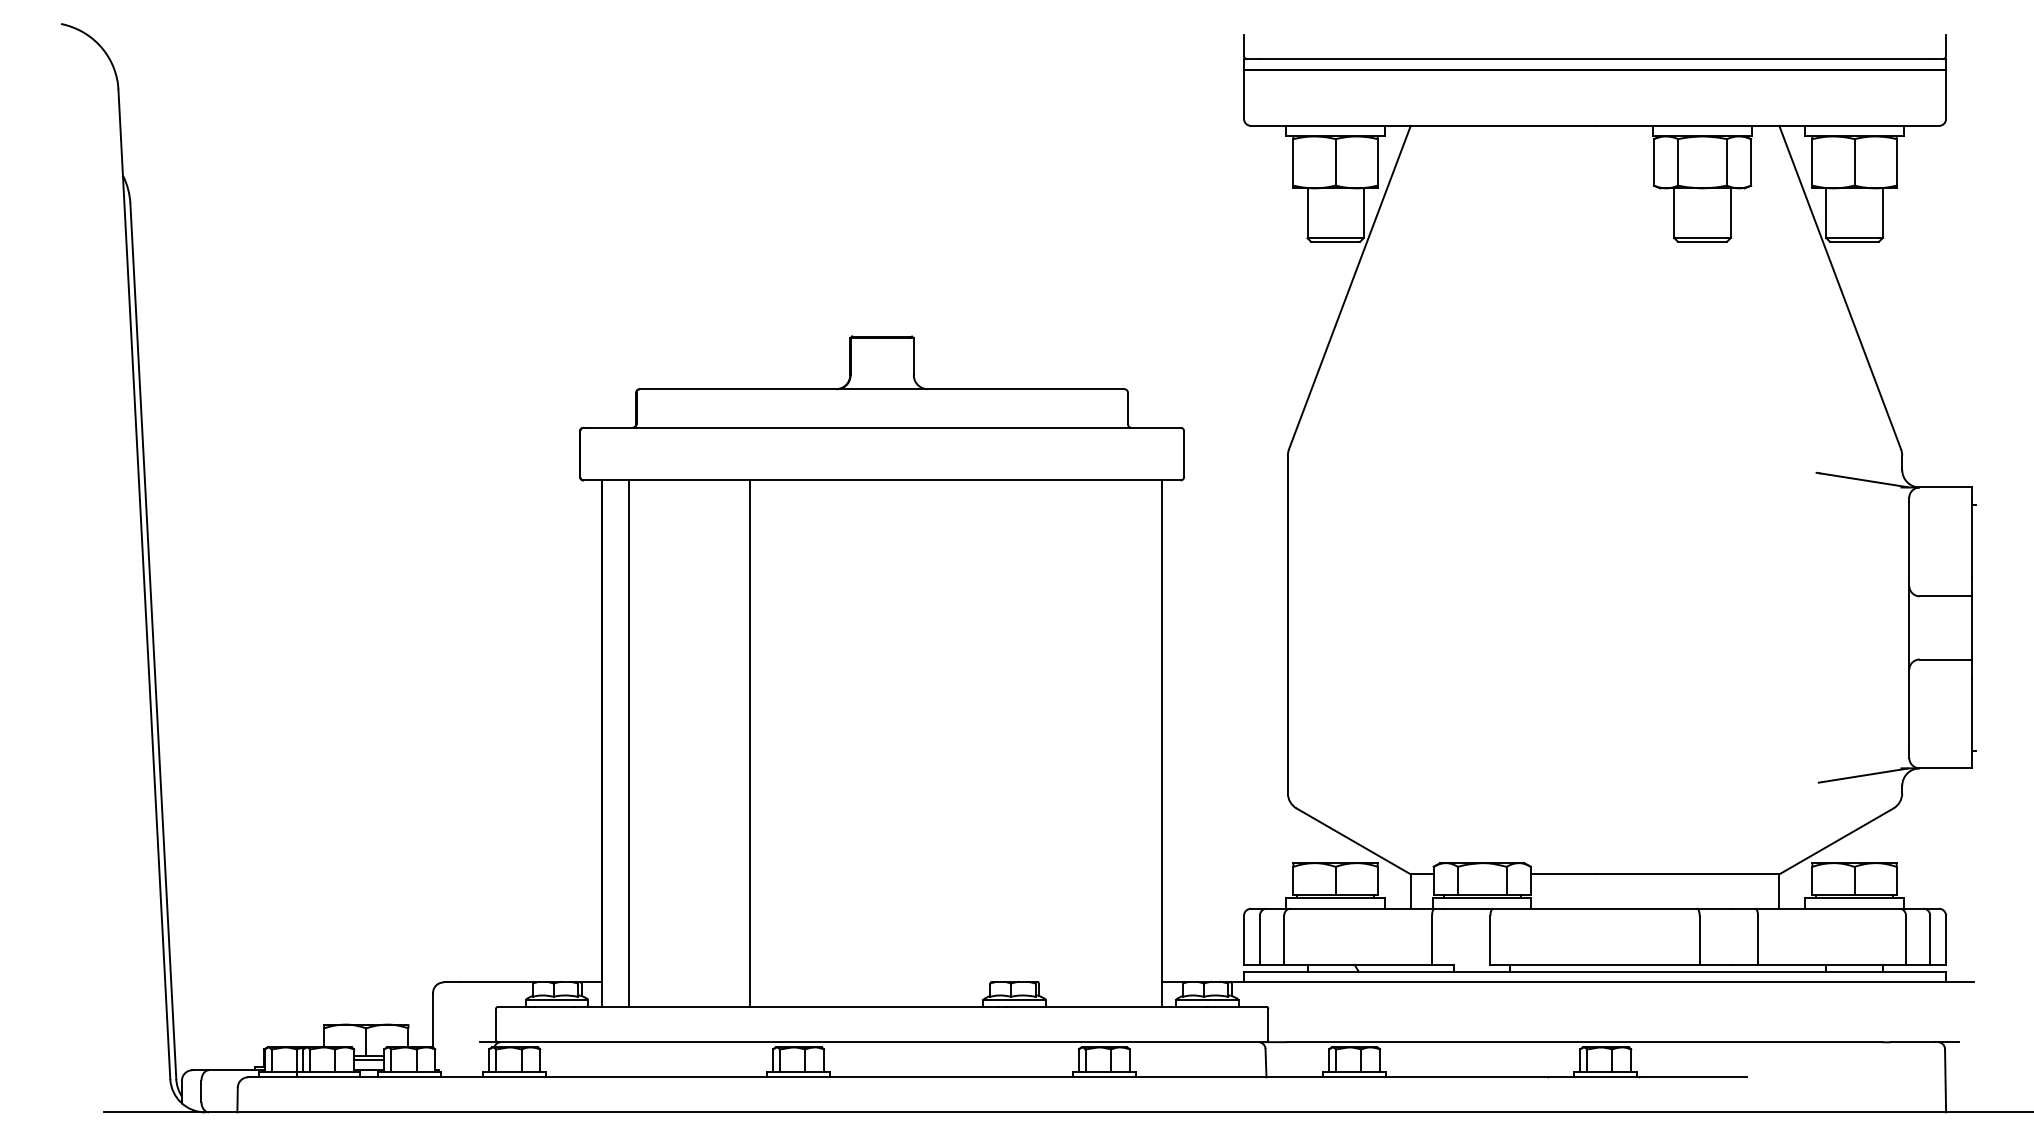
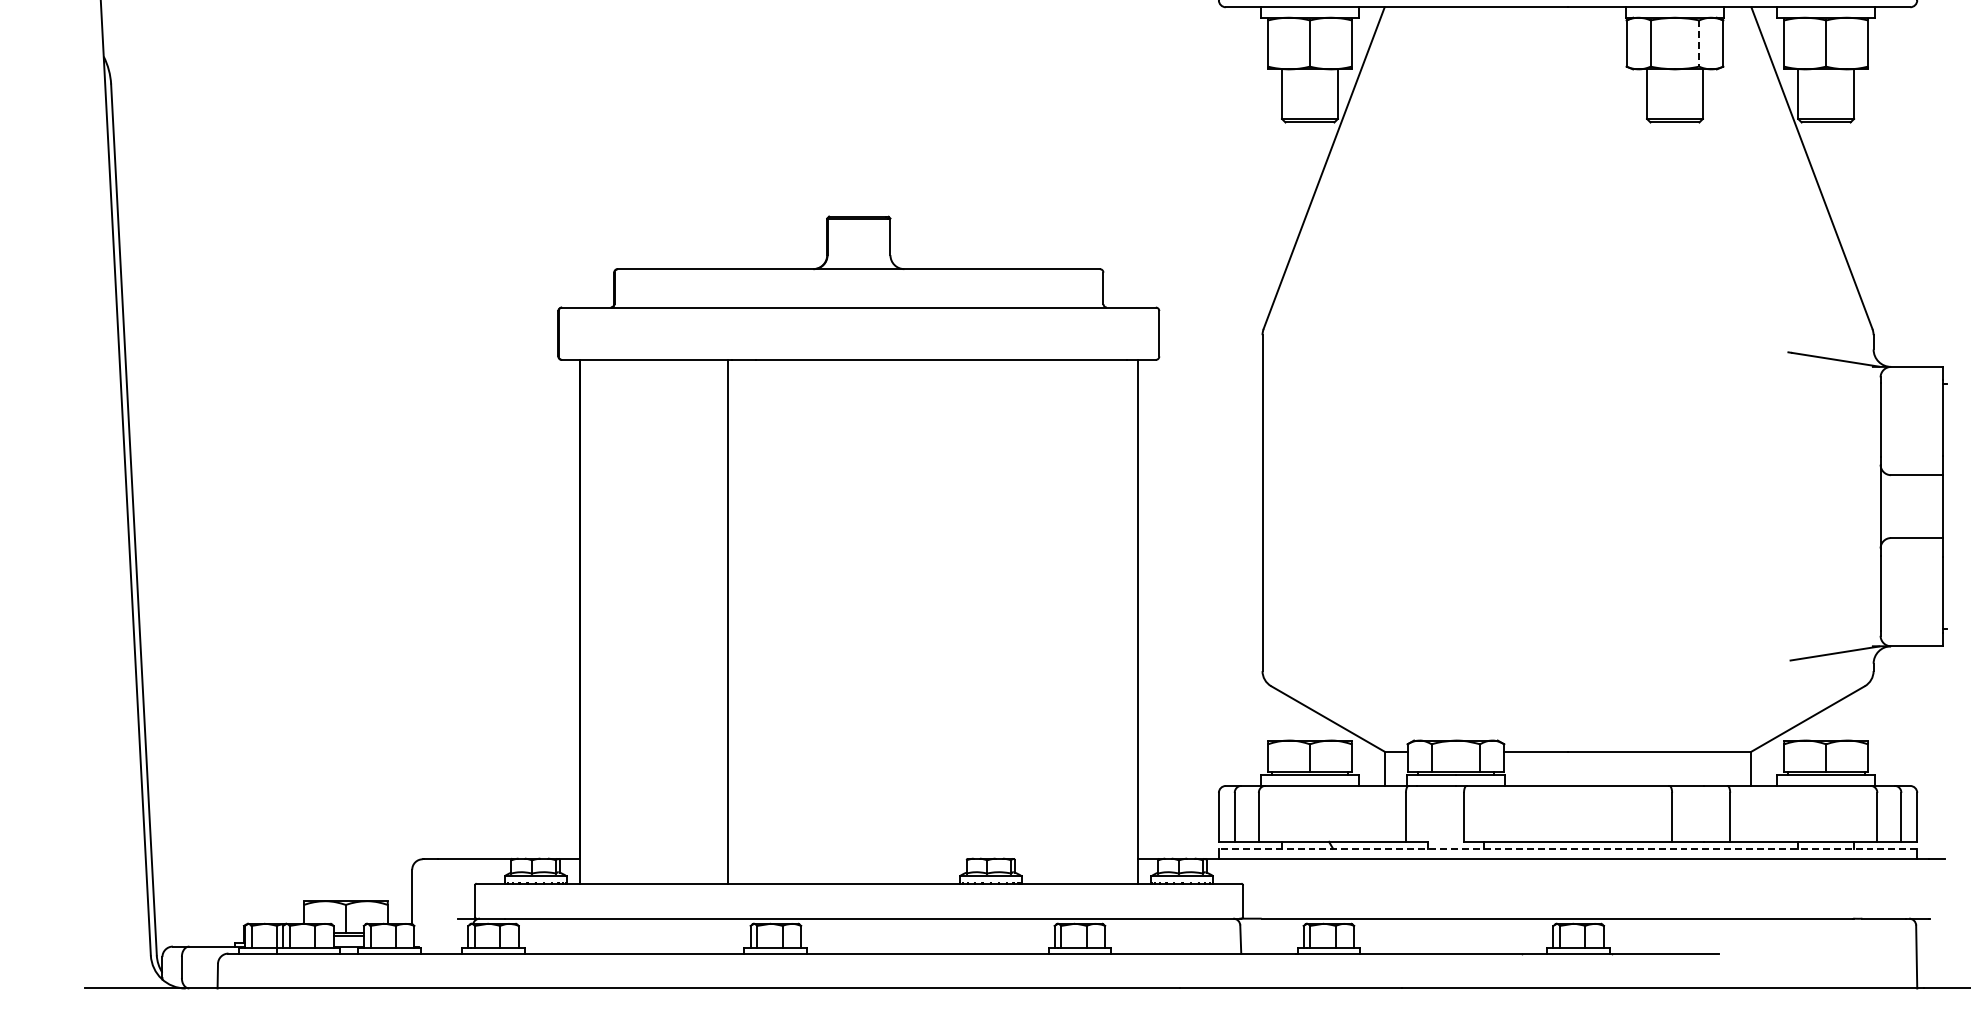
line: (1726, 162) -> (1698, 43), solid -> dashed
line: (629, 743) -> (607, 621), removed
line: (1594, 971) -> (1567, 848), solid -> dashed

